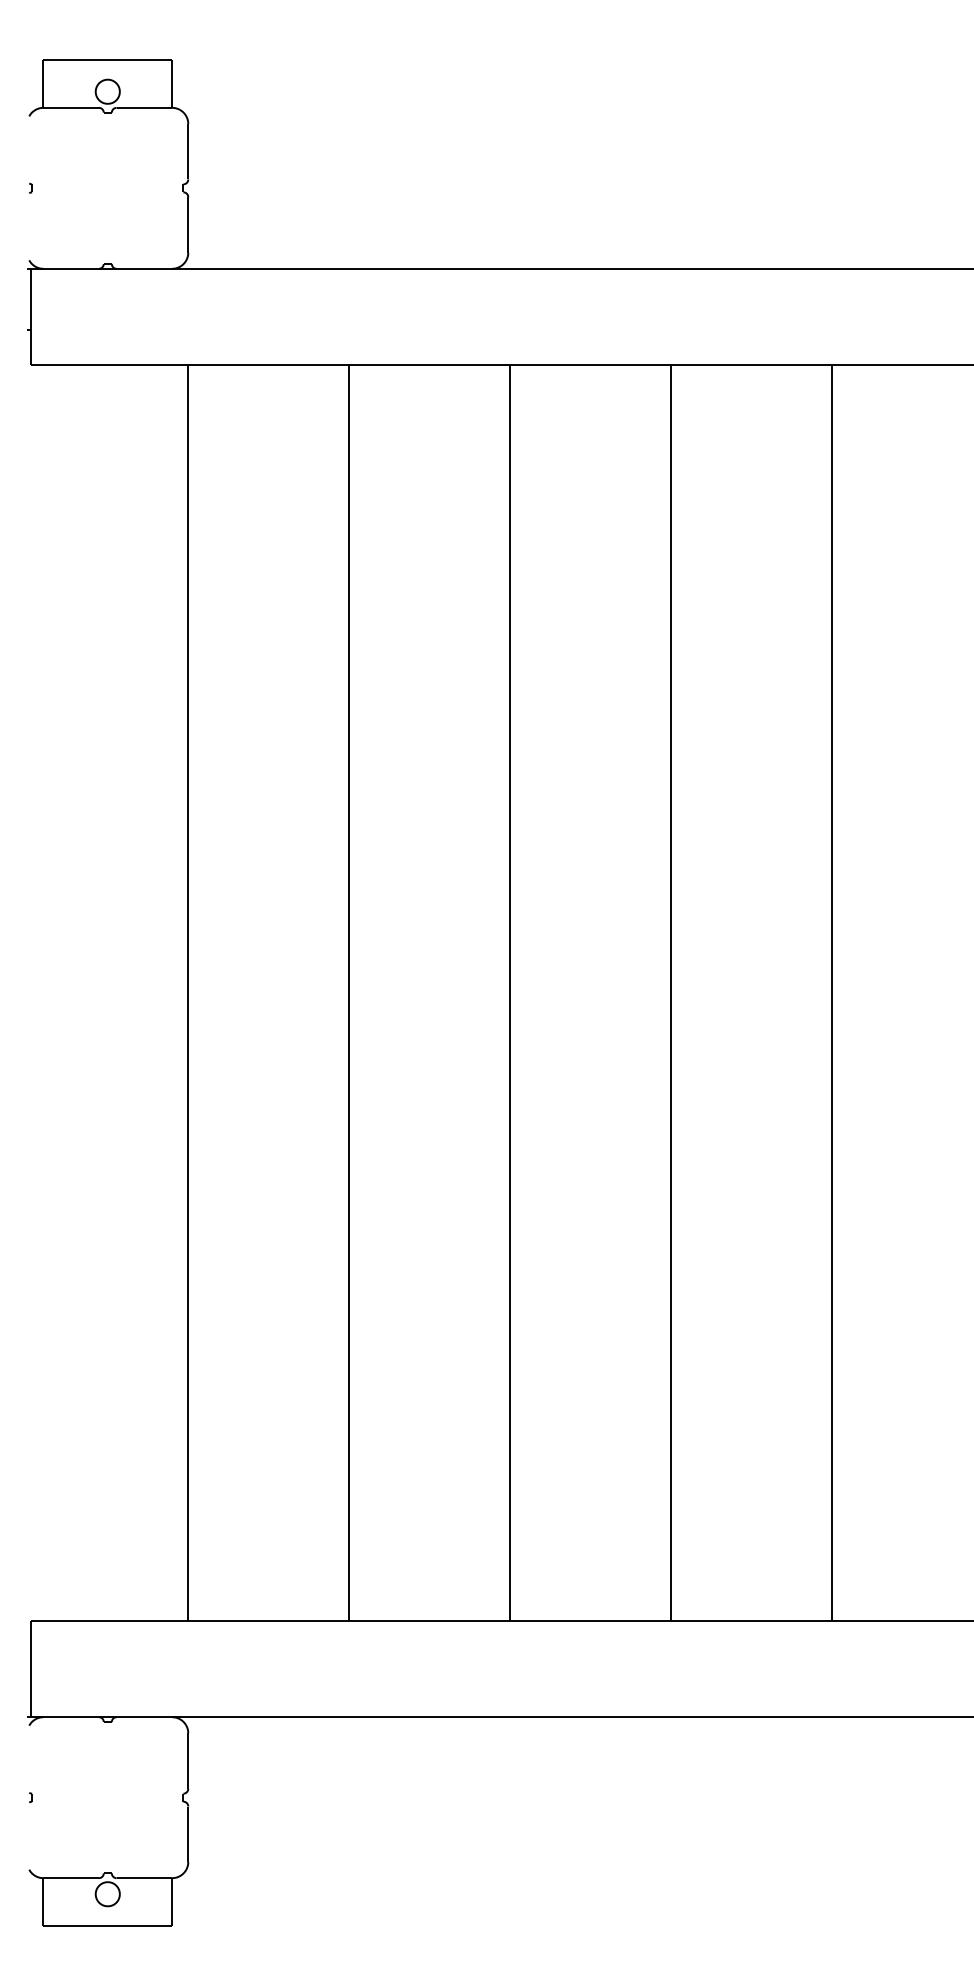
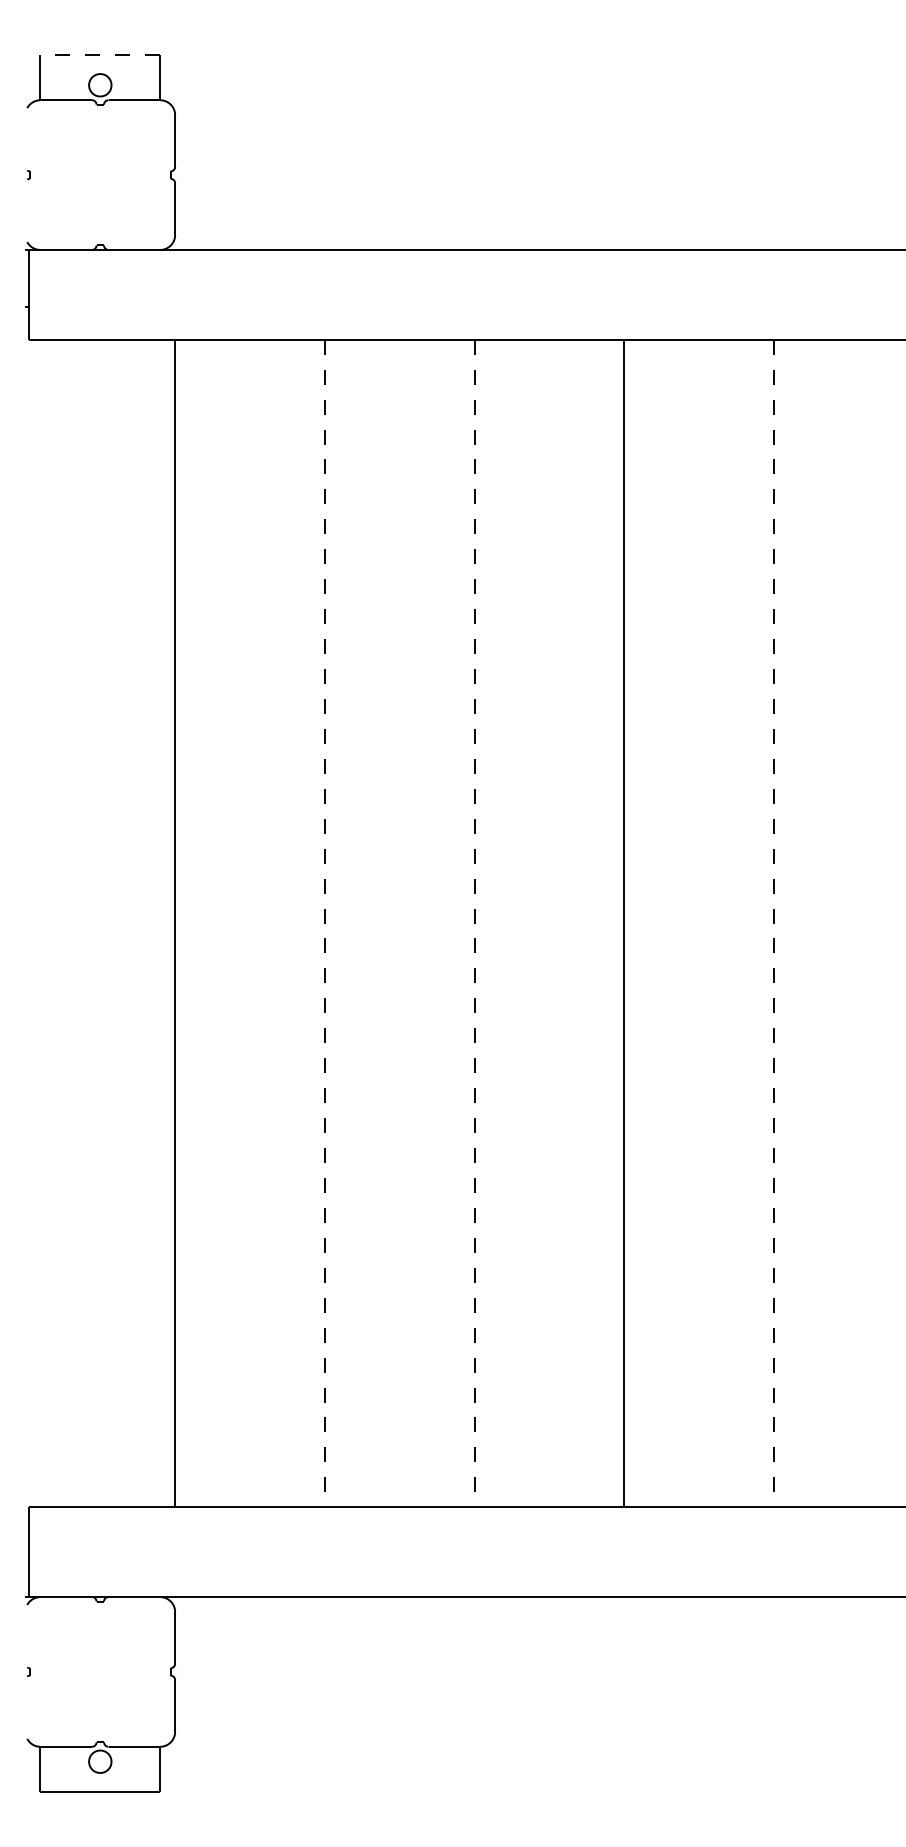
line: (107, 59) -> (100, 55), solid -> dashed
line: (349, 993) -> (325, 923), solid -> dashed
line: (510, 993) -> (474, 923), solid -> dashed
line: (832, 993) -> (774, 923), solid -> dashed

